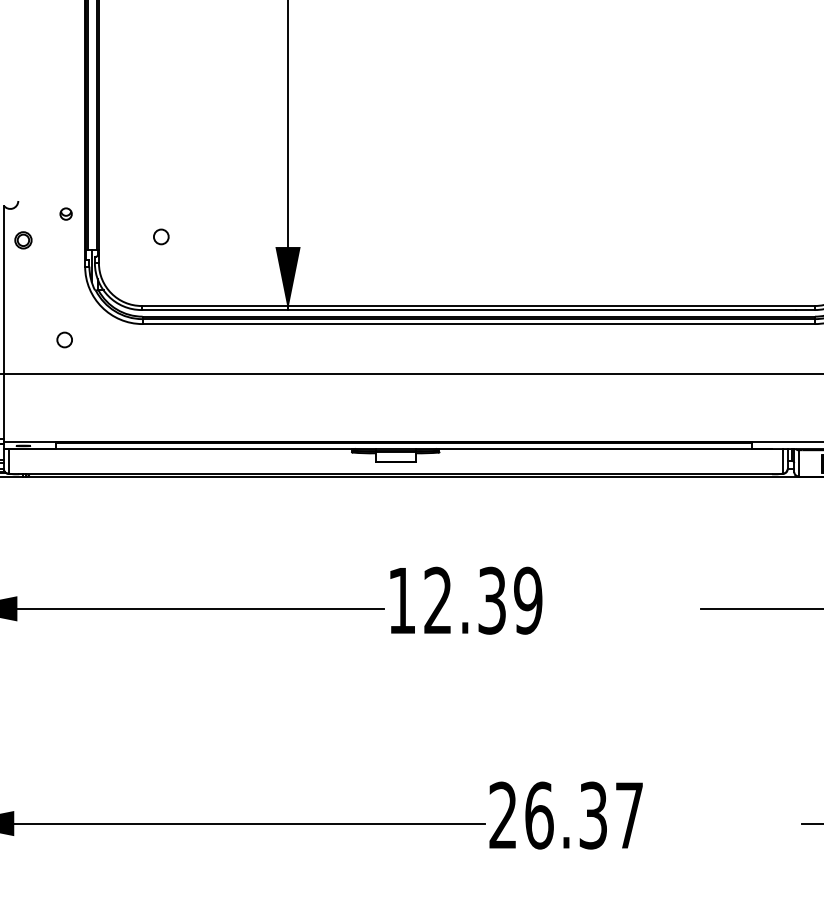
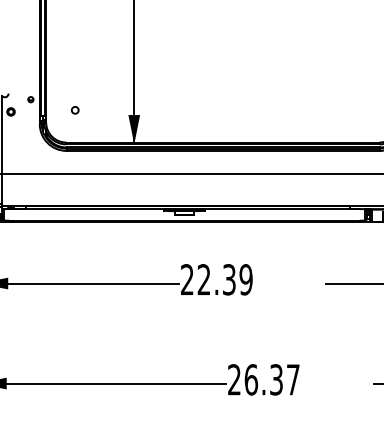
circle: (63, 340) -> (29, 158), removed
text: (402, 600) -> (187, 279), 12.39 -> 22.39

